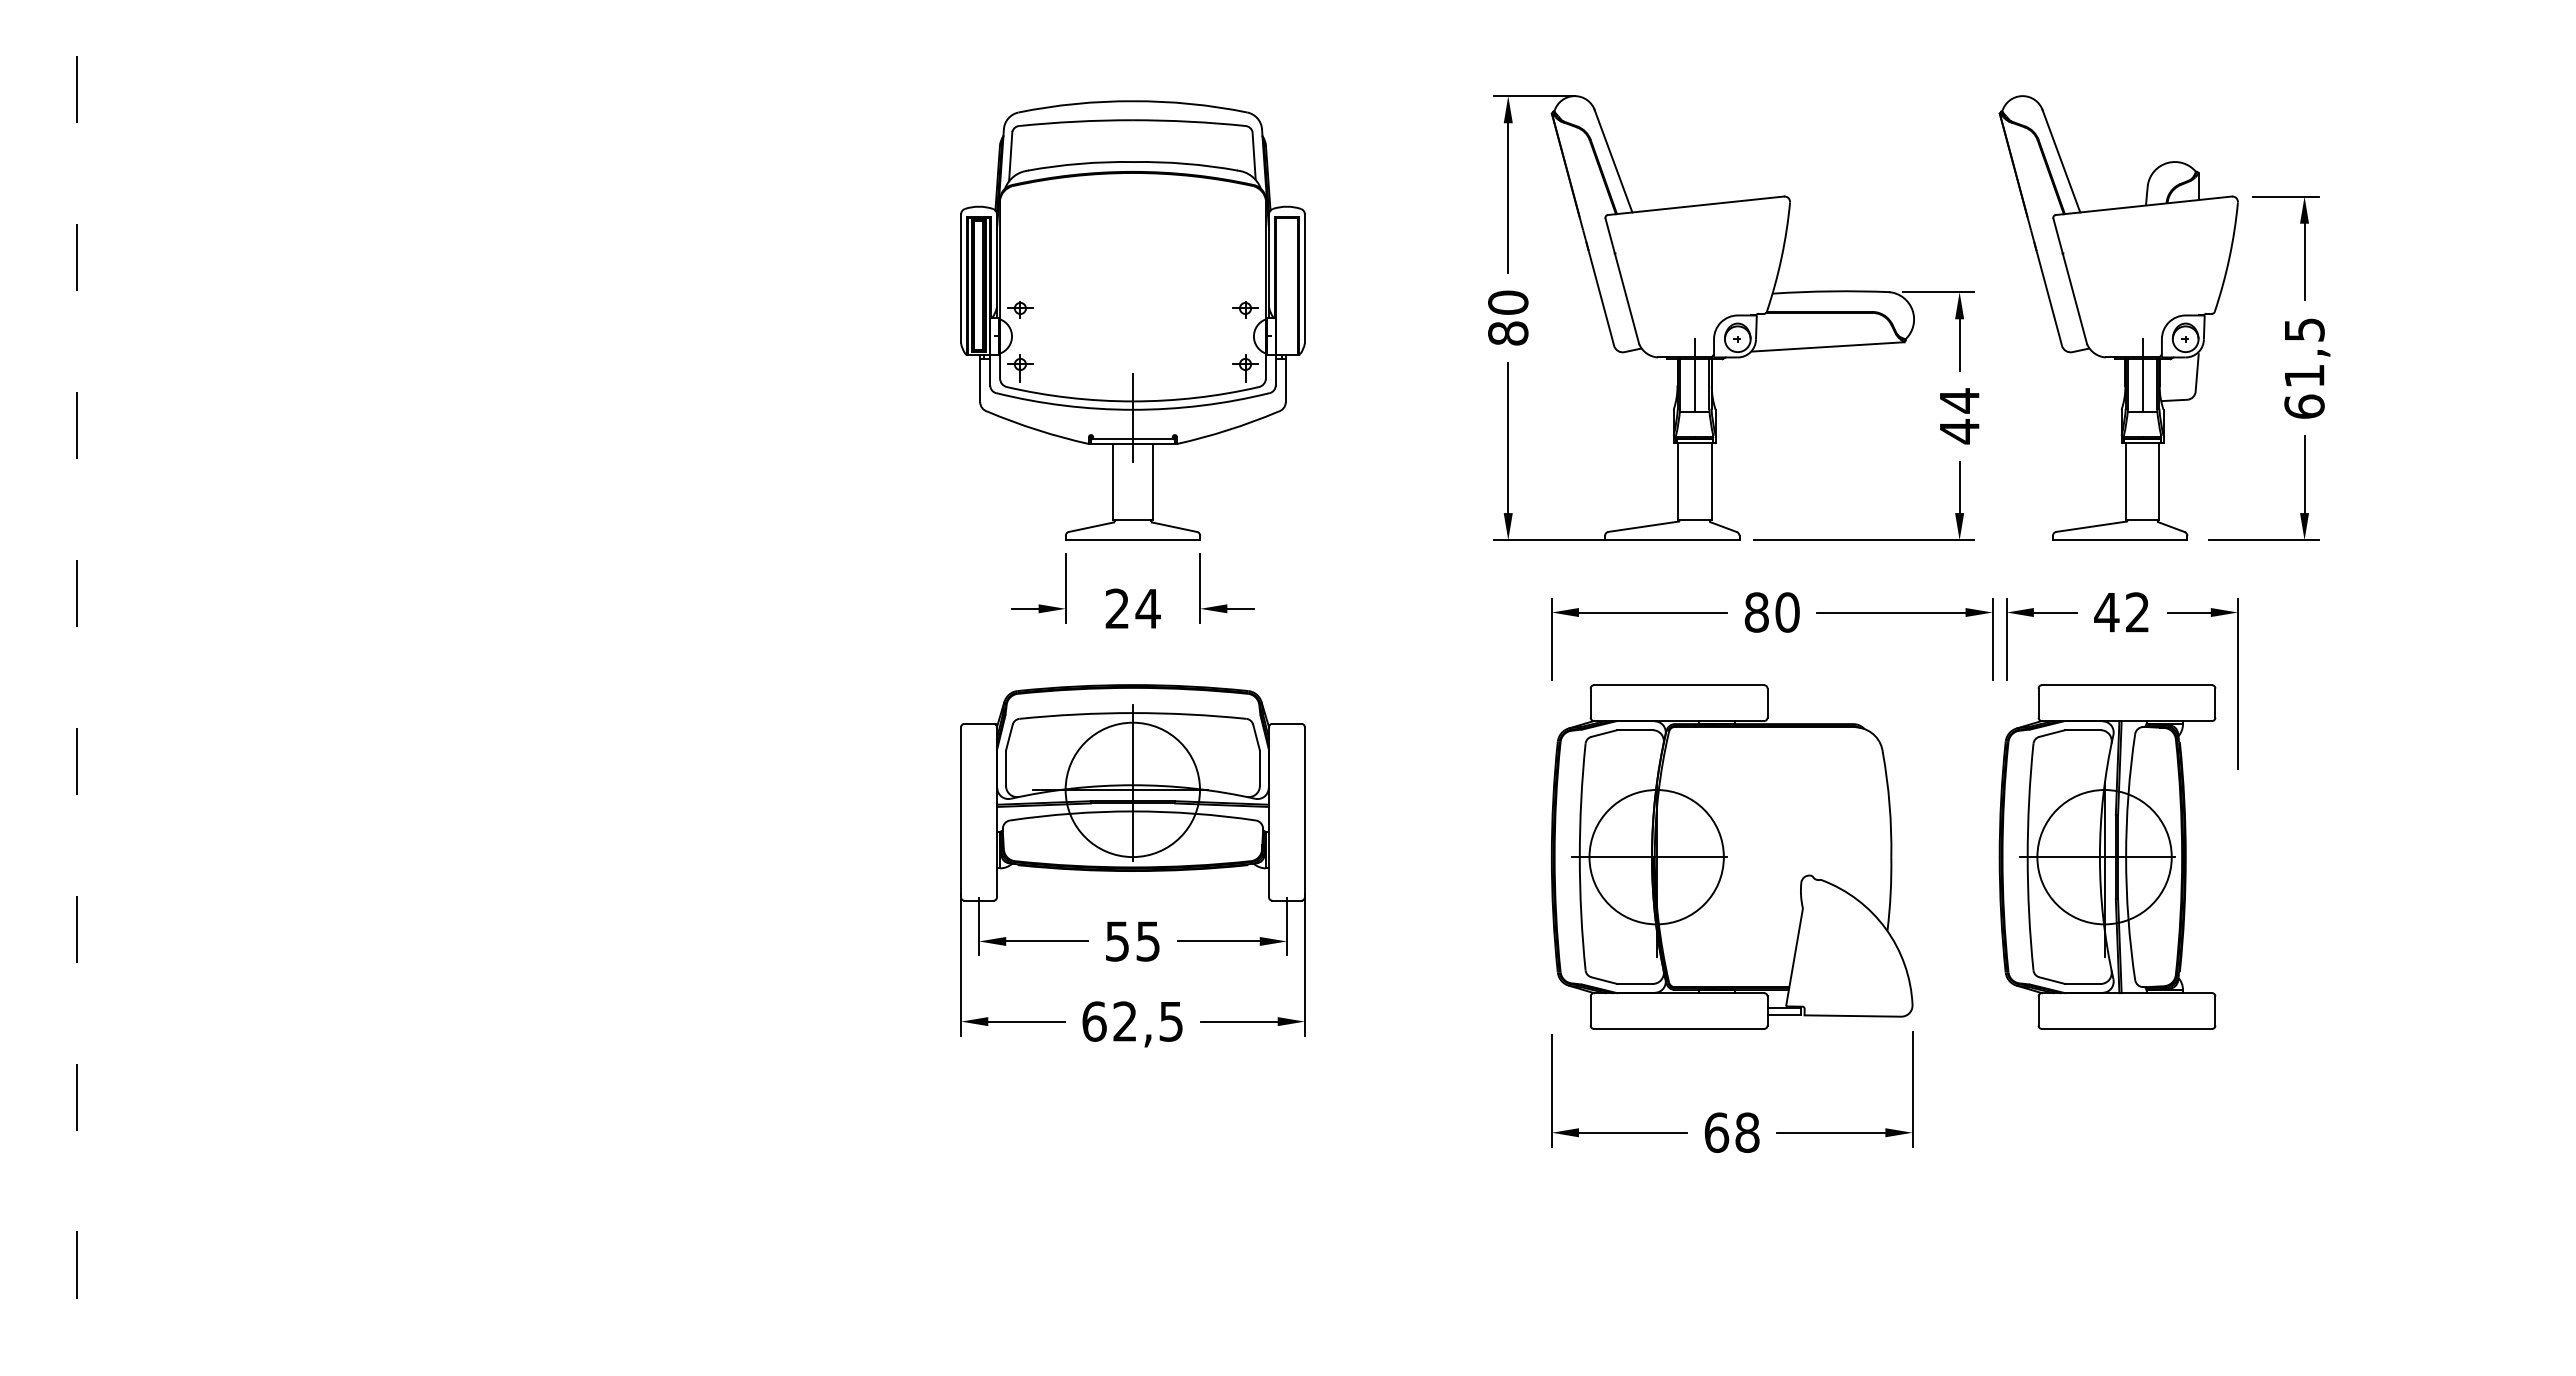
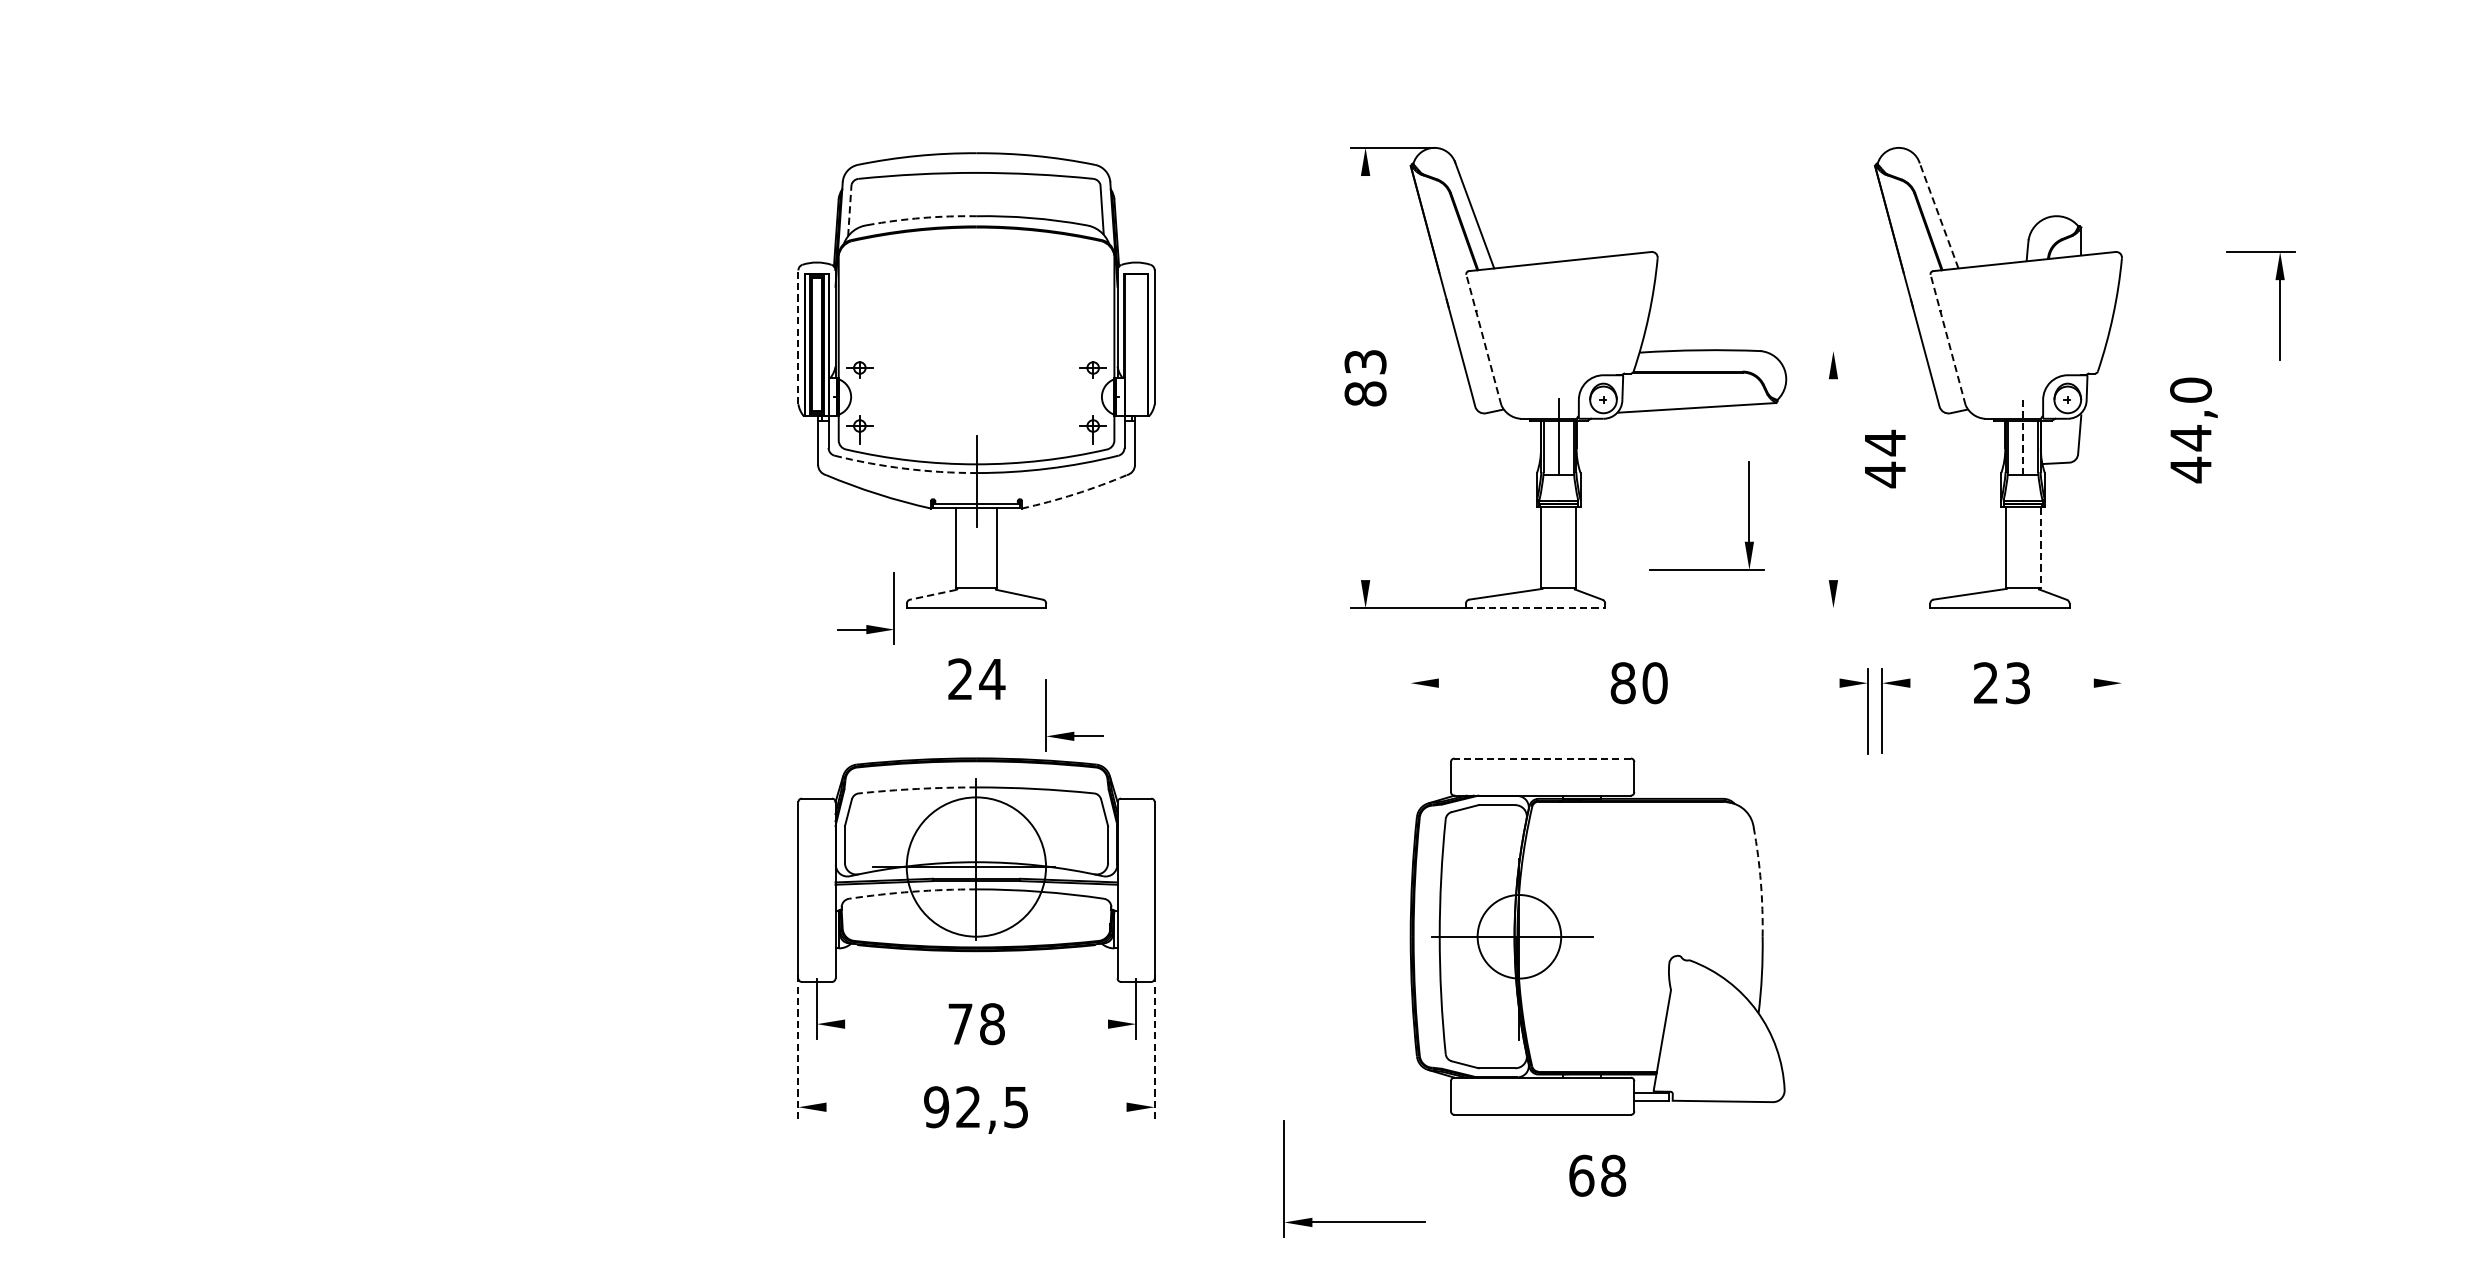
line: (1010, 156) -> (849, 210), solid -> dashed
line: (2061, 160) -> (1939, 214), solid -> dashed
arc: (1080, 163) -> (922, 217), solid -> dashed
line: (1508, 198) -> (1365, 254), removed
part: (2304, 248) -> (2280, 305), moved
line: (961, 278) -> (798, 336), solid -> dashed
line: (1622, 280) -> (1483, 339), solid -> dashed
line: (2070, 280) -> (1948, 339), solid -> dashed
line: (1938, 292) -> (1811, 351), removed
text: (1508, 302) -> (1365, 361), 80 -> 83
line: (1959, 344) -> (1833, 405), removed
text: (2304, 368) -> (2190, 430), 61,5 -> 44,0
line: (2142, 375) -> (2023, 437), solid -> dashed
arc: (1064, 405) -> (905, 468), solid -> dashed
text: (1959, 416) -> (1885, 459), moved
arc: (1228, 430) -> (1075, 494), solid -> dashed
line: (1508, 438) -> (1365, 502), removed
line: (2159, 481) -> (2040, 547), solid -> dashed
line: (1959, 487) -> (1833, 553), removed
part: (2304, 487) -> (1749, 515), moved
line: (1091, 527) -> (933, 595), solid -> dashed
line: (1672, 540) -> (1535, 608), solid -> dashed
line: (1863, 540) -> (1733, 608), removed
part: (1038, 604) -> (866, 625), moved
part: (1226, 604) -> (1073, 731), moved
line: (1652, 612) -> (1515, 683), removed
line: (1891, 612) -> (1762, 683), removed
line: (2054, 612) -> (1931, 683), removed
text: (2121, 612) -> (2001, 683), 42 -> 23
line: (2188, 612) -> (2070, 683), removed
line: (1551, 639) -> (1410, 711), removed
line: (2237, 683) -> (2121, 756), removed
line: (1678, 685) -> (1542, 758), solid -> dashed
arc: (1076, 714) -> (917, 788), solid -> dashed
arc: (1889, 804) -> (1760, 882), solid -> dashed
arc: (1071, 813) -> (912, 891), solid -> dashed
part: (2107, 856) -> (1986, 936), removed
circle: (1656, 857) -> (1519, 937), size x0.6
line: (1046, 941) -> (886, 1024), removed
text: (1133, 941) -> (977, 1024), 55 -> 78
line: (1218, 941) -> (1065, 1024), removed
line: (961, 964) -> (798, 1048), solid -> dashed
line: (1304, 964) -> (1154, 1048), solid -> dashed
line: (1026, 1021) -> (866, 1107), removed
text: (1094, 1021) -> (936, 1107), 62,5 -> 92,5
line: (1238, 1021) -> (1085, 1107), removed
part: (1619, 1132) -> (1354, 1222), moved
text: (1731, 1132) -> (1596, 1175), moved
part: (1844, 1132) -> (1714, 1222), removed

